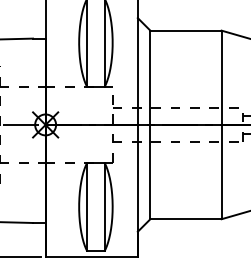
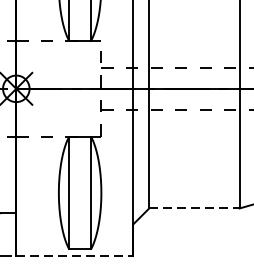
line: (186, 219) -> (195, 208), solid -> dashed
line: (92, 256) -> (75, 255), solid -> dashed

